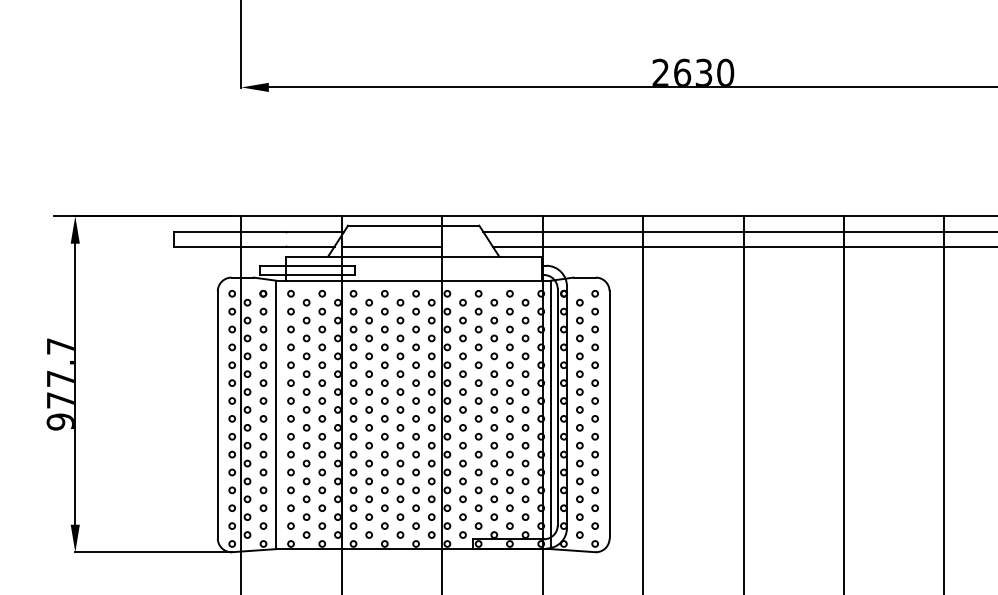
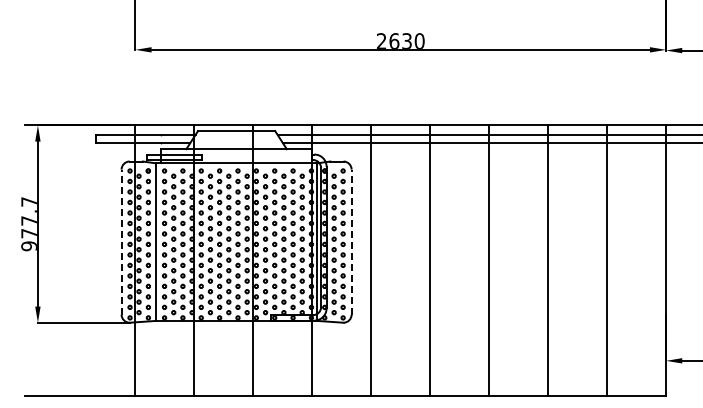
line: (391, 246) -> (223, 143), removed
line: (217, 415) -> (121, 242), solid -> dashed
line: (609, 415) -> (351, 242), solid -> dashed

